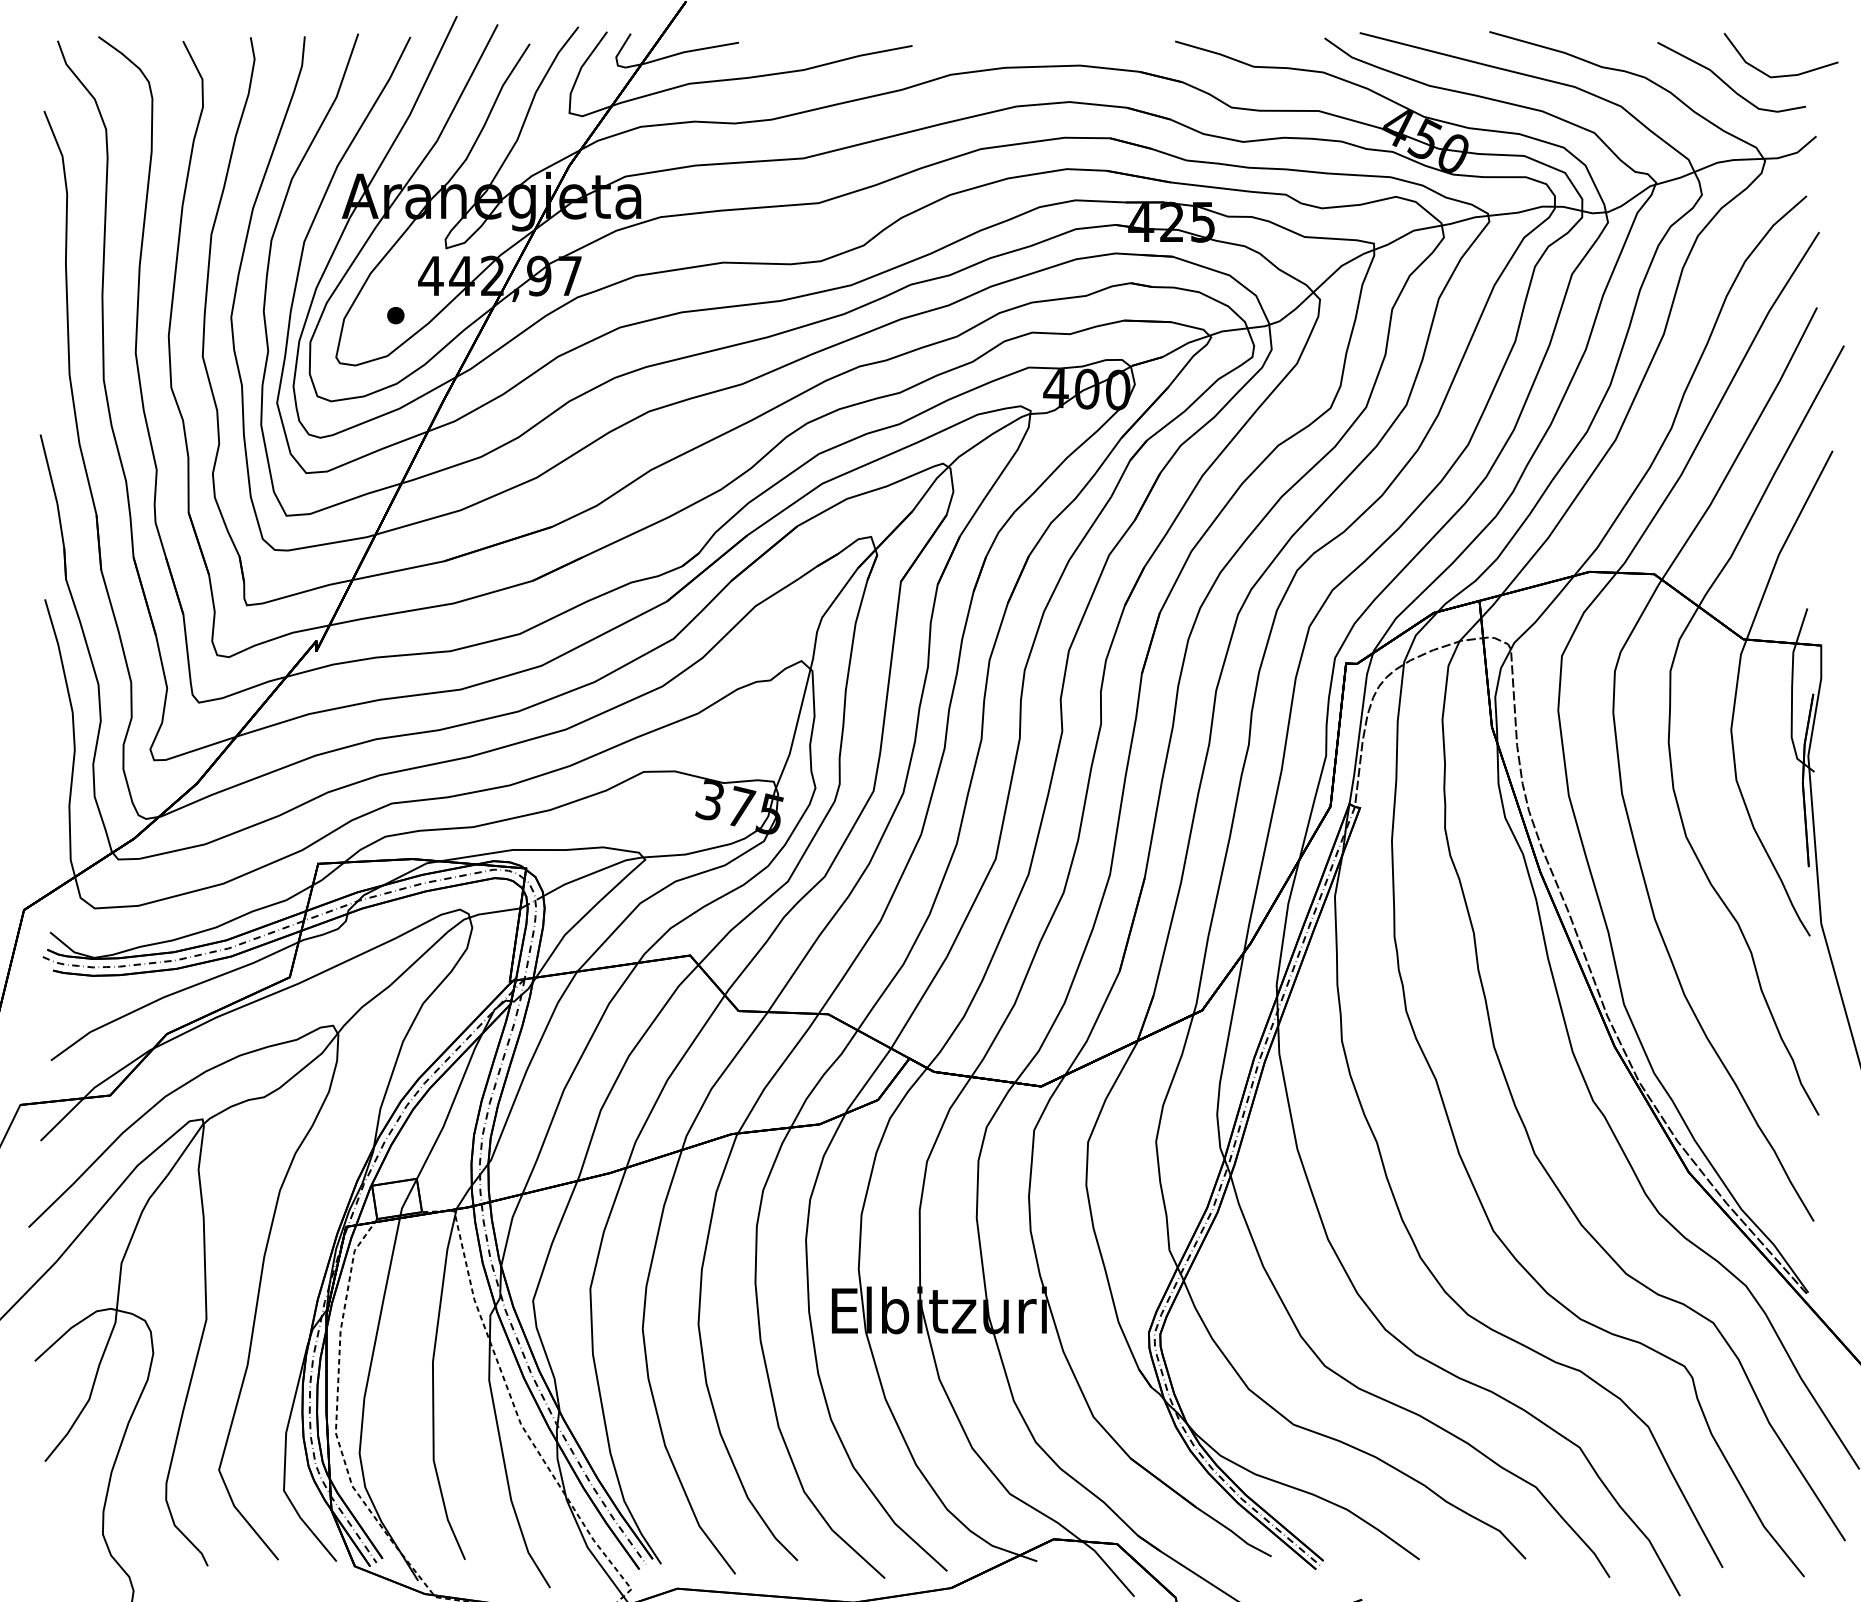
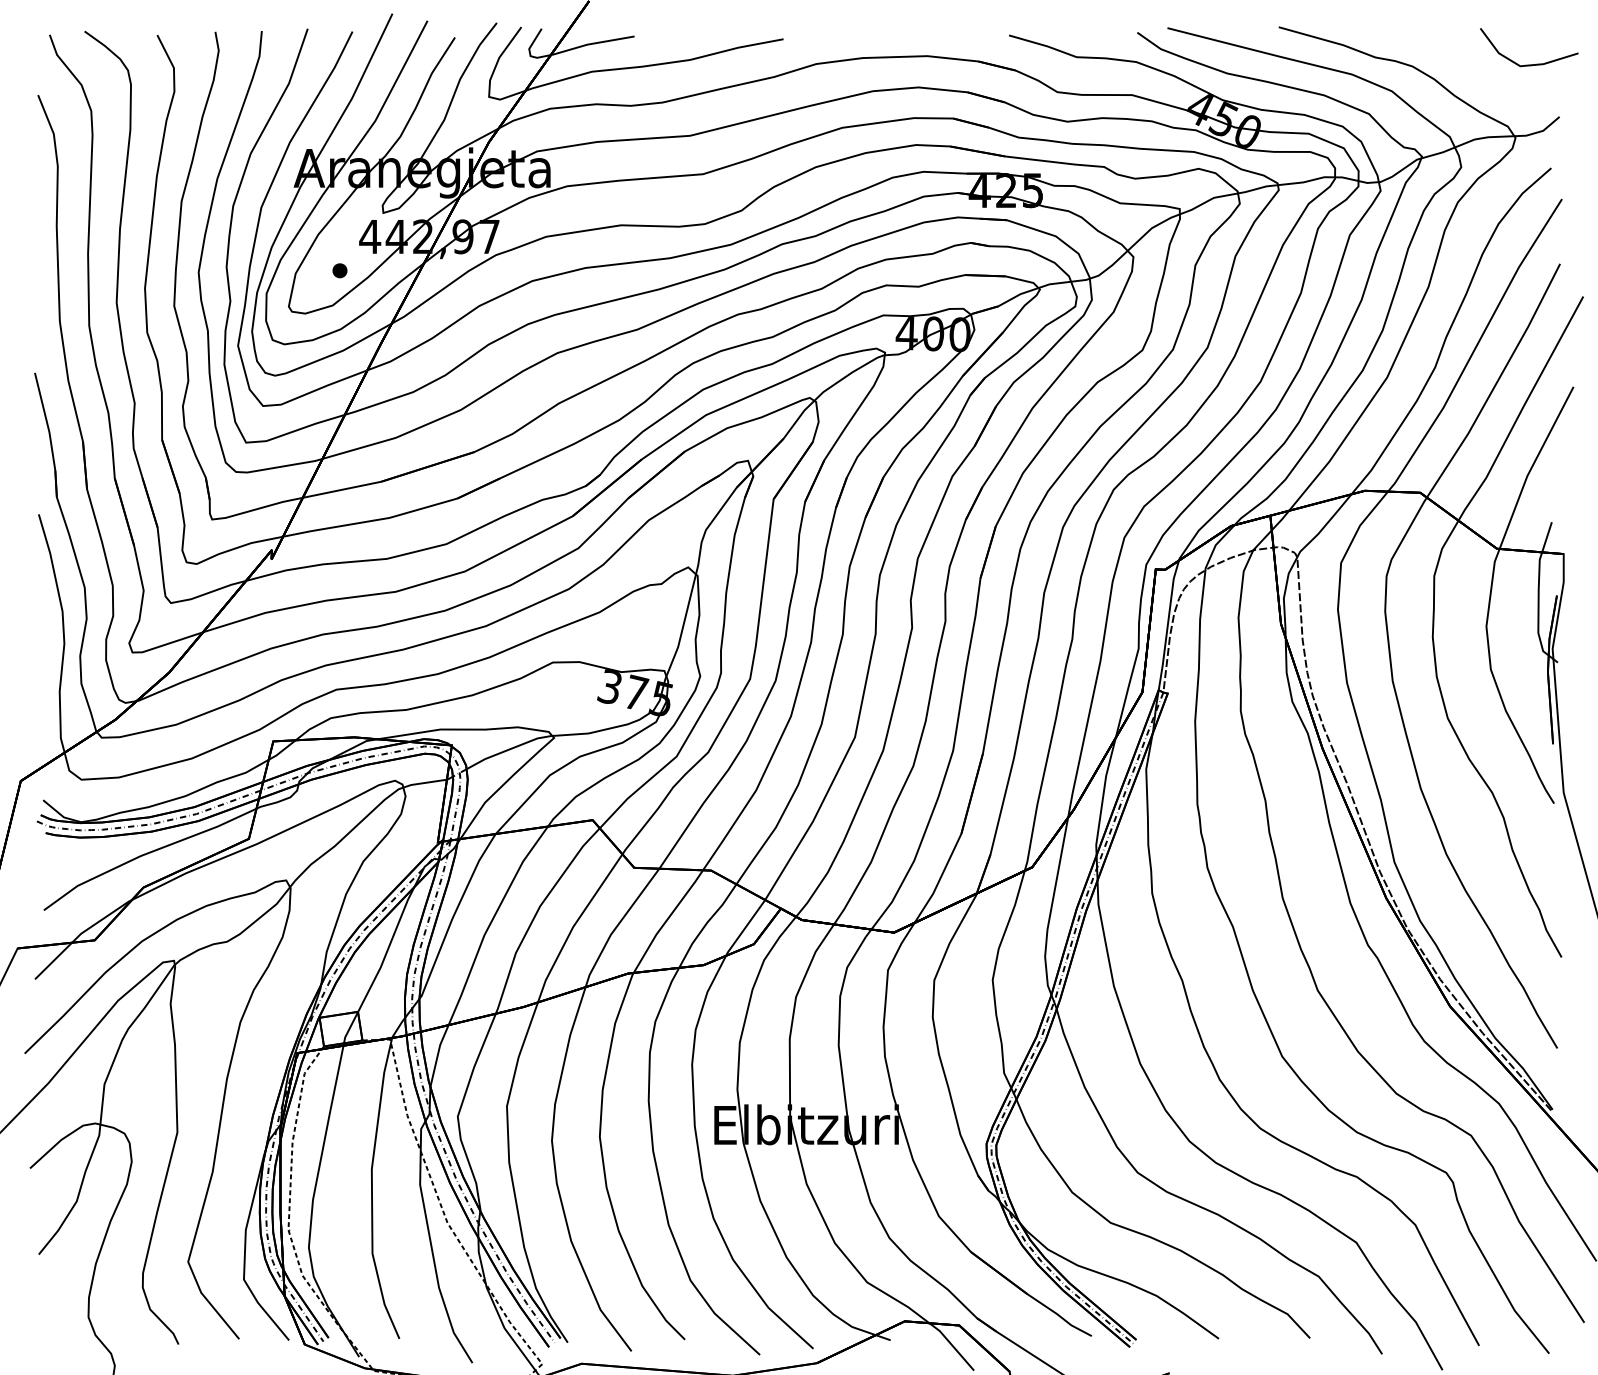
curve: (1727, 83) -> (1483, 71), removed

